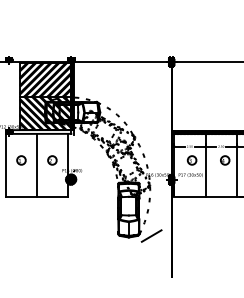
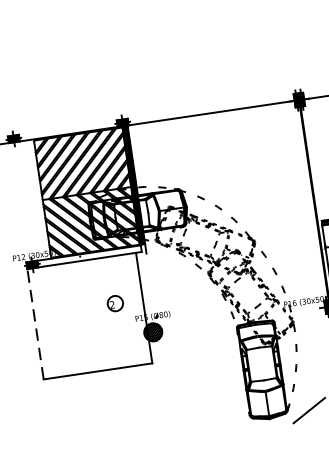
part: (21, 160) -> (61, 311), removed
line: (6, 164) -> (35, 322), solid -> dashed
line: (36, 164) -> (88, 314), removed

